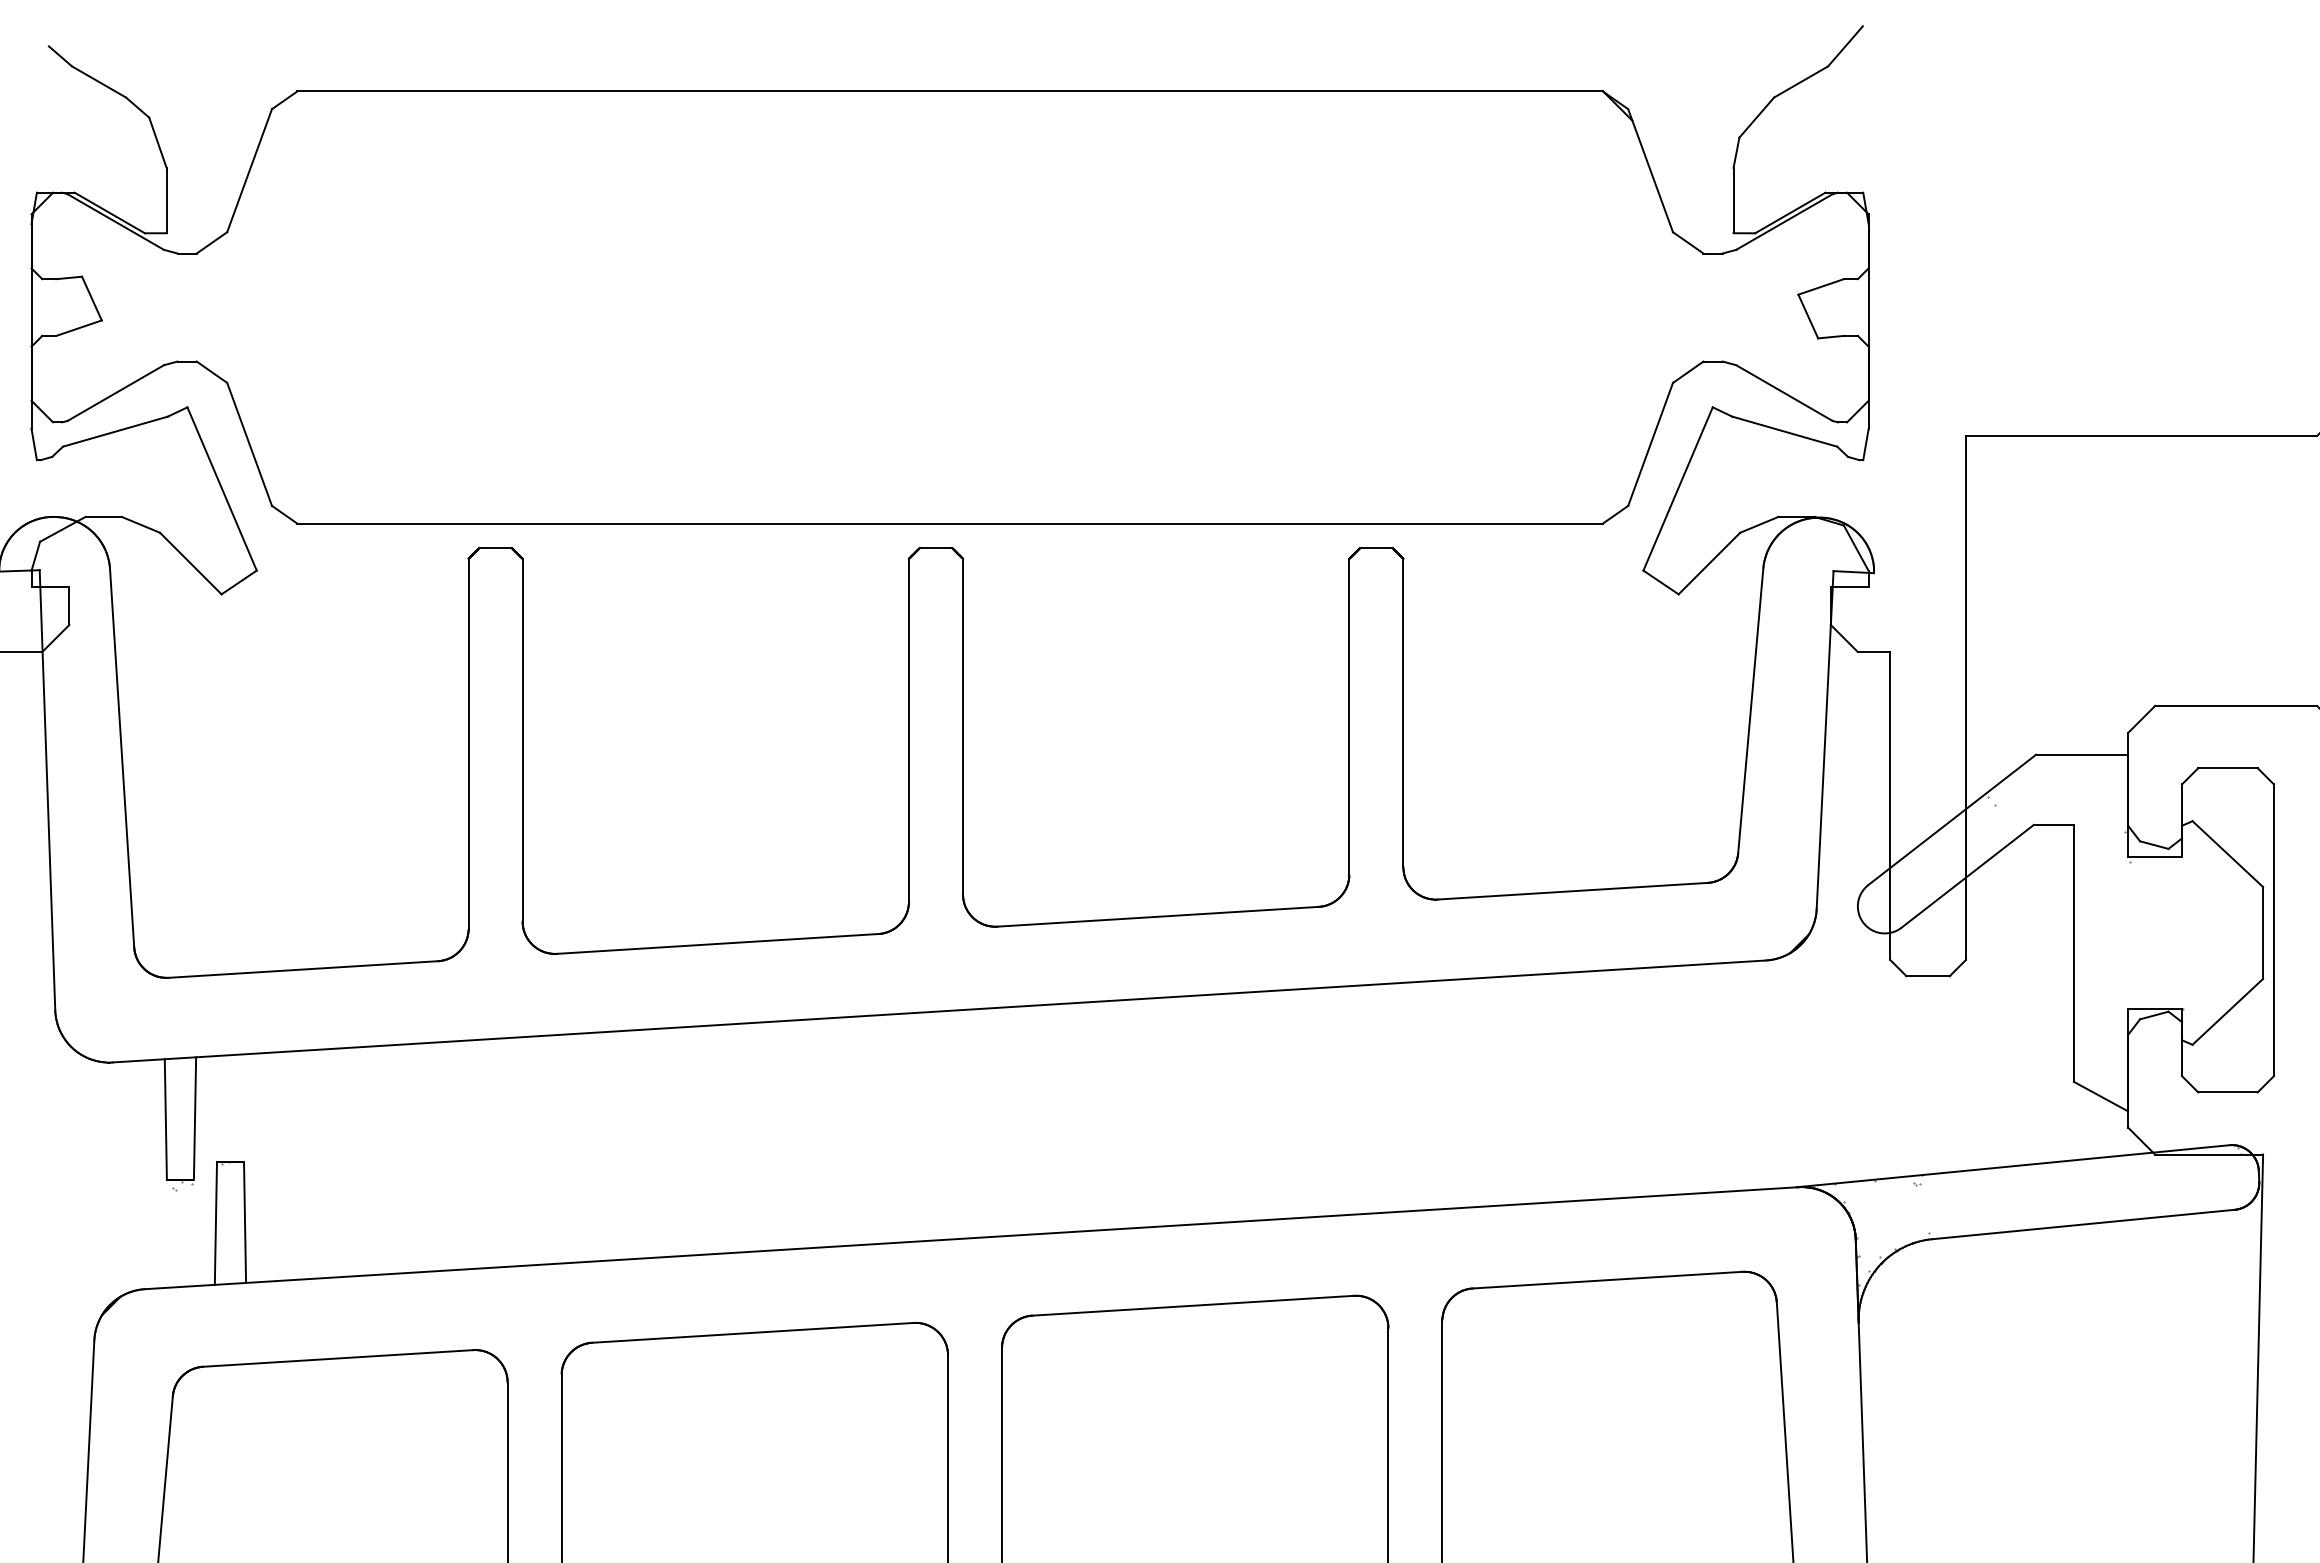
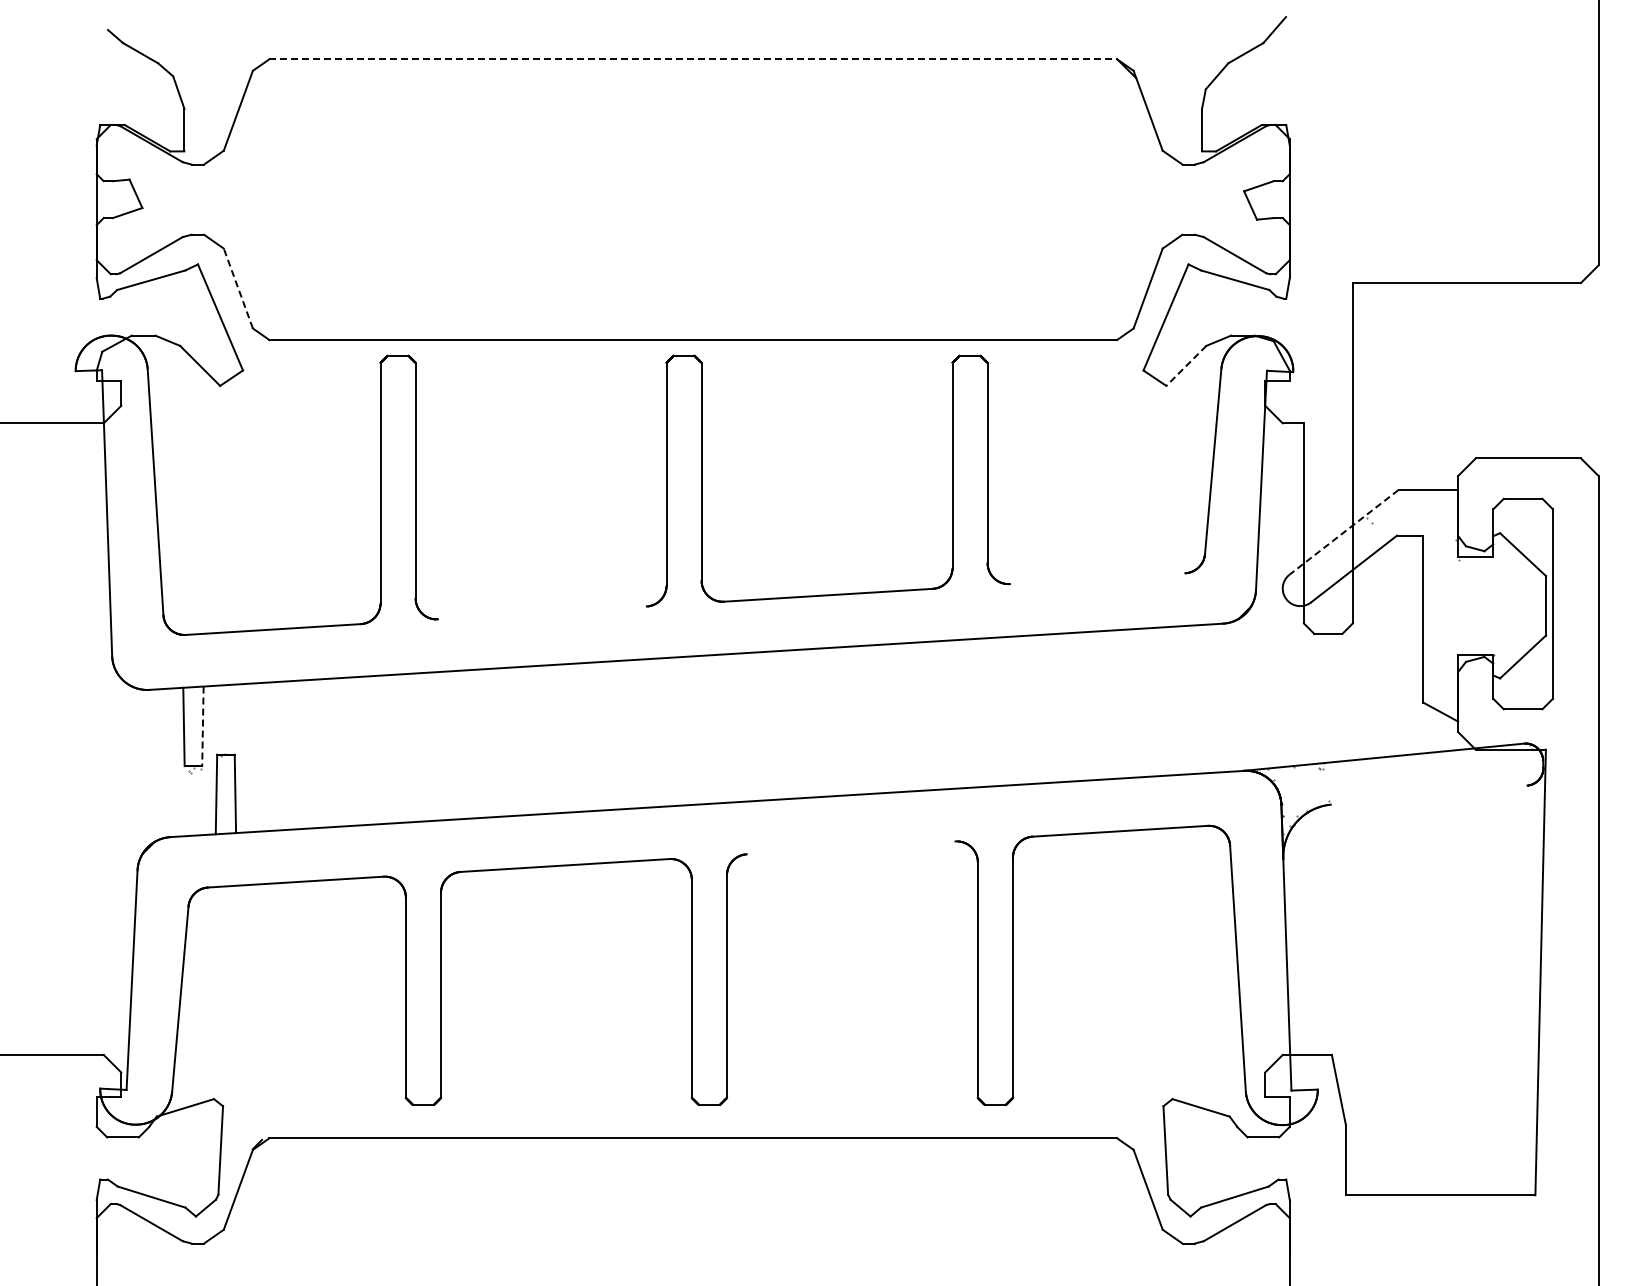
line: (950, 91) -> (693, 59), solid -> dashed
line: (249, 444) -> (238, 288), solid -> dashed
line: (1709, 564) -> (1186, 366), solid -> dashed
line: (1951, 820) -> (1343, 532), solid -> dashed
line: (1572, 890) -> (1097, 578), removed
line: (717, 943) -> (542, 612), removed
line: (194, 1118) -> (202, 726), solid -> dashed
line: (2082, 1223) -> (1428, 794), removed
line: (1192, 1305) -> (850, 847), removed

